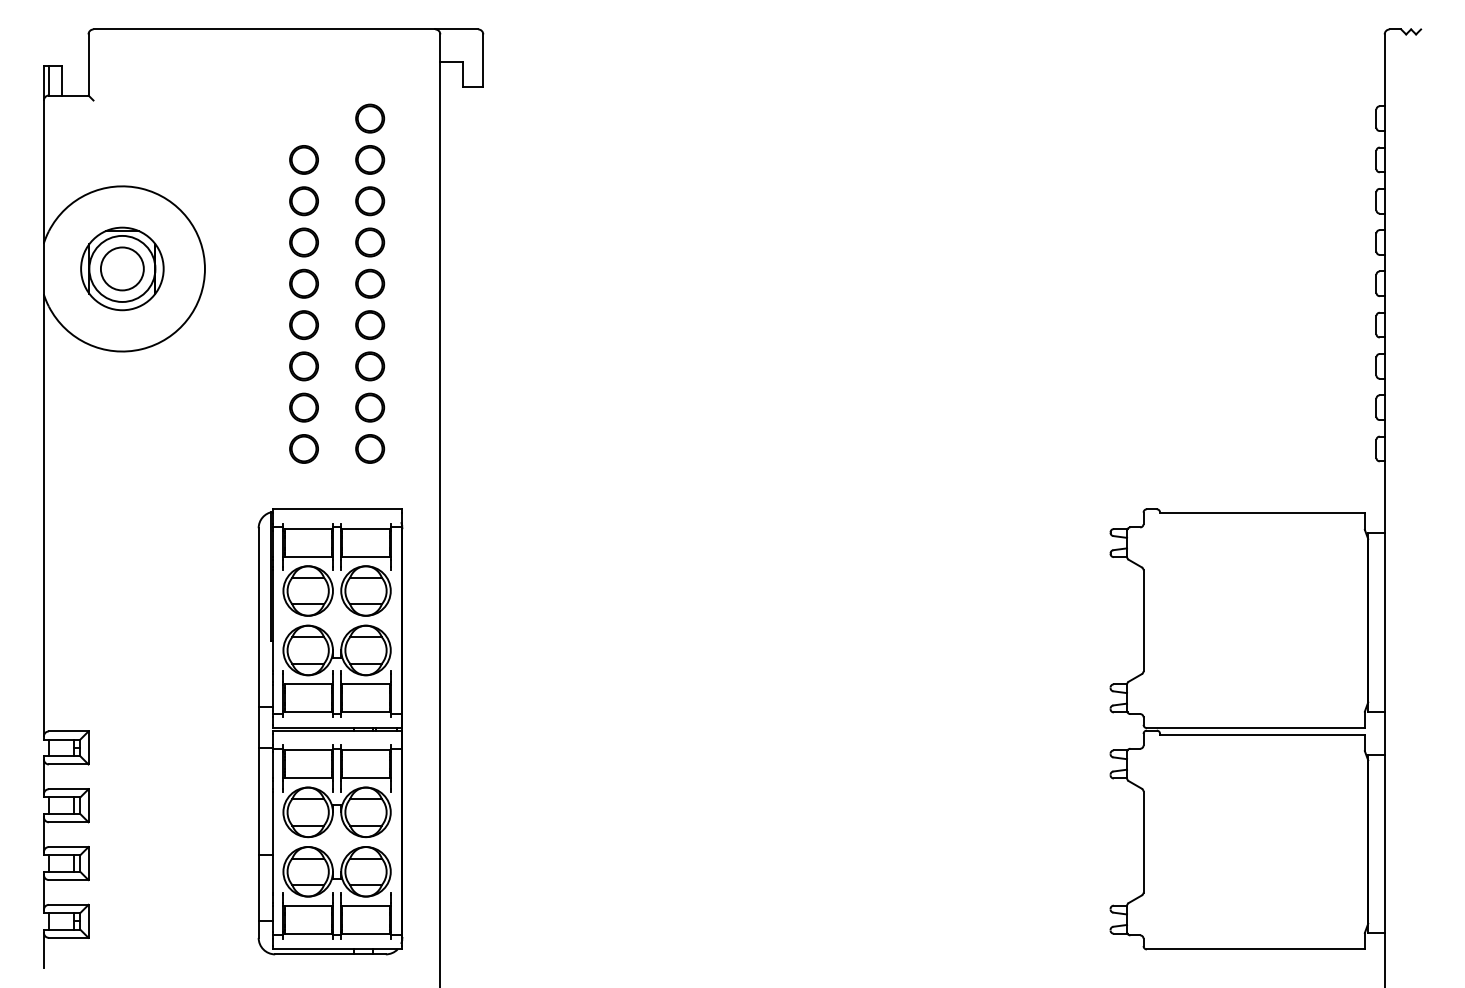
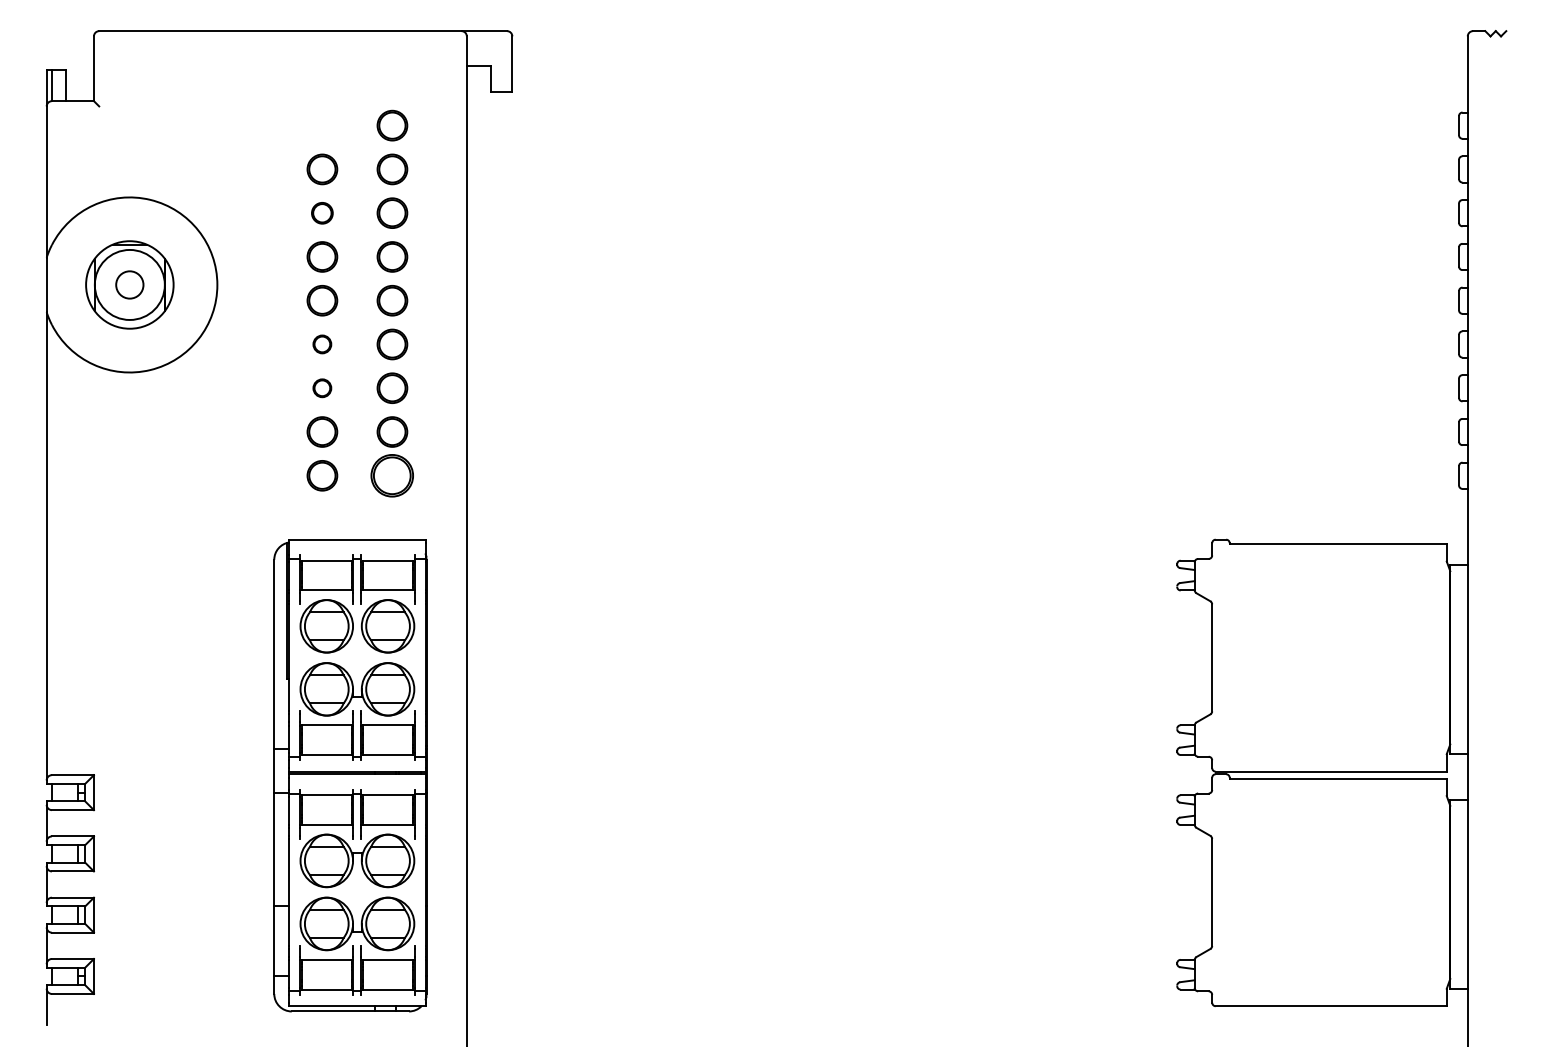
part: (303, 201) -> (321, 213), size x0.7
circle: (121, 268) -> (128, 284), size x0.6
circle: (303, 324) -> (321, 343), size x0.6
circle: (303, 366) -> (321, 388), size x0.6
part: (370, 448) -> (392, 475), size x1.4

